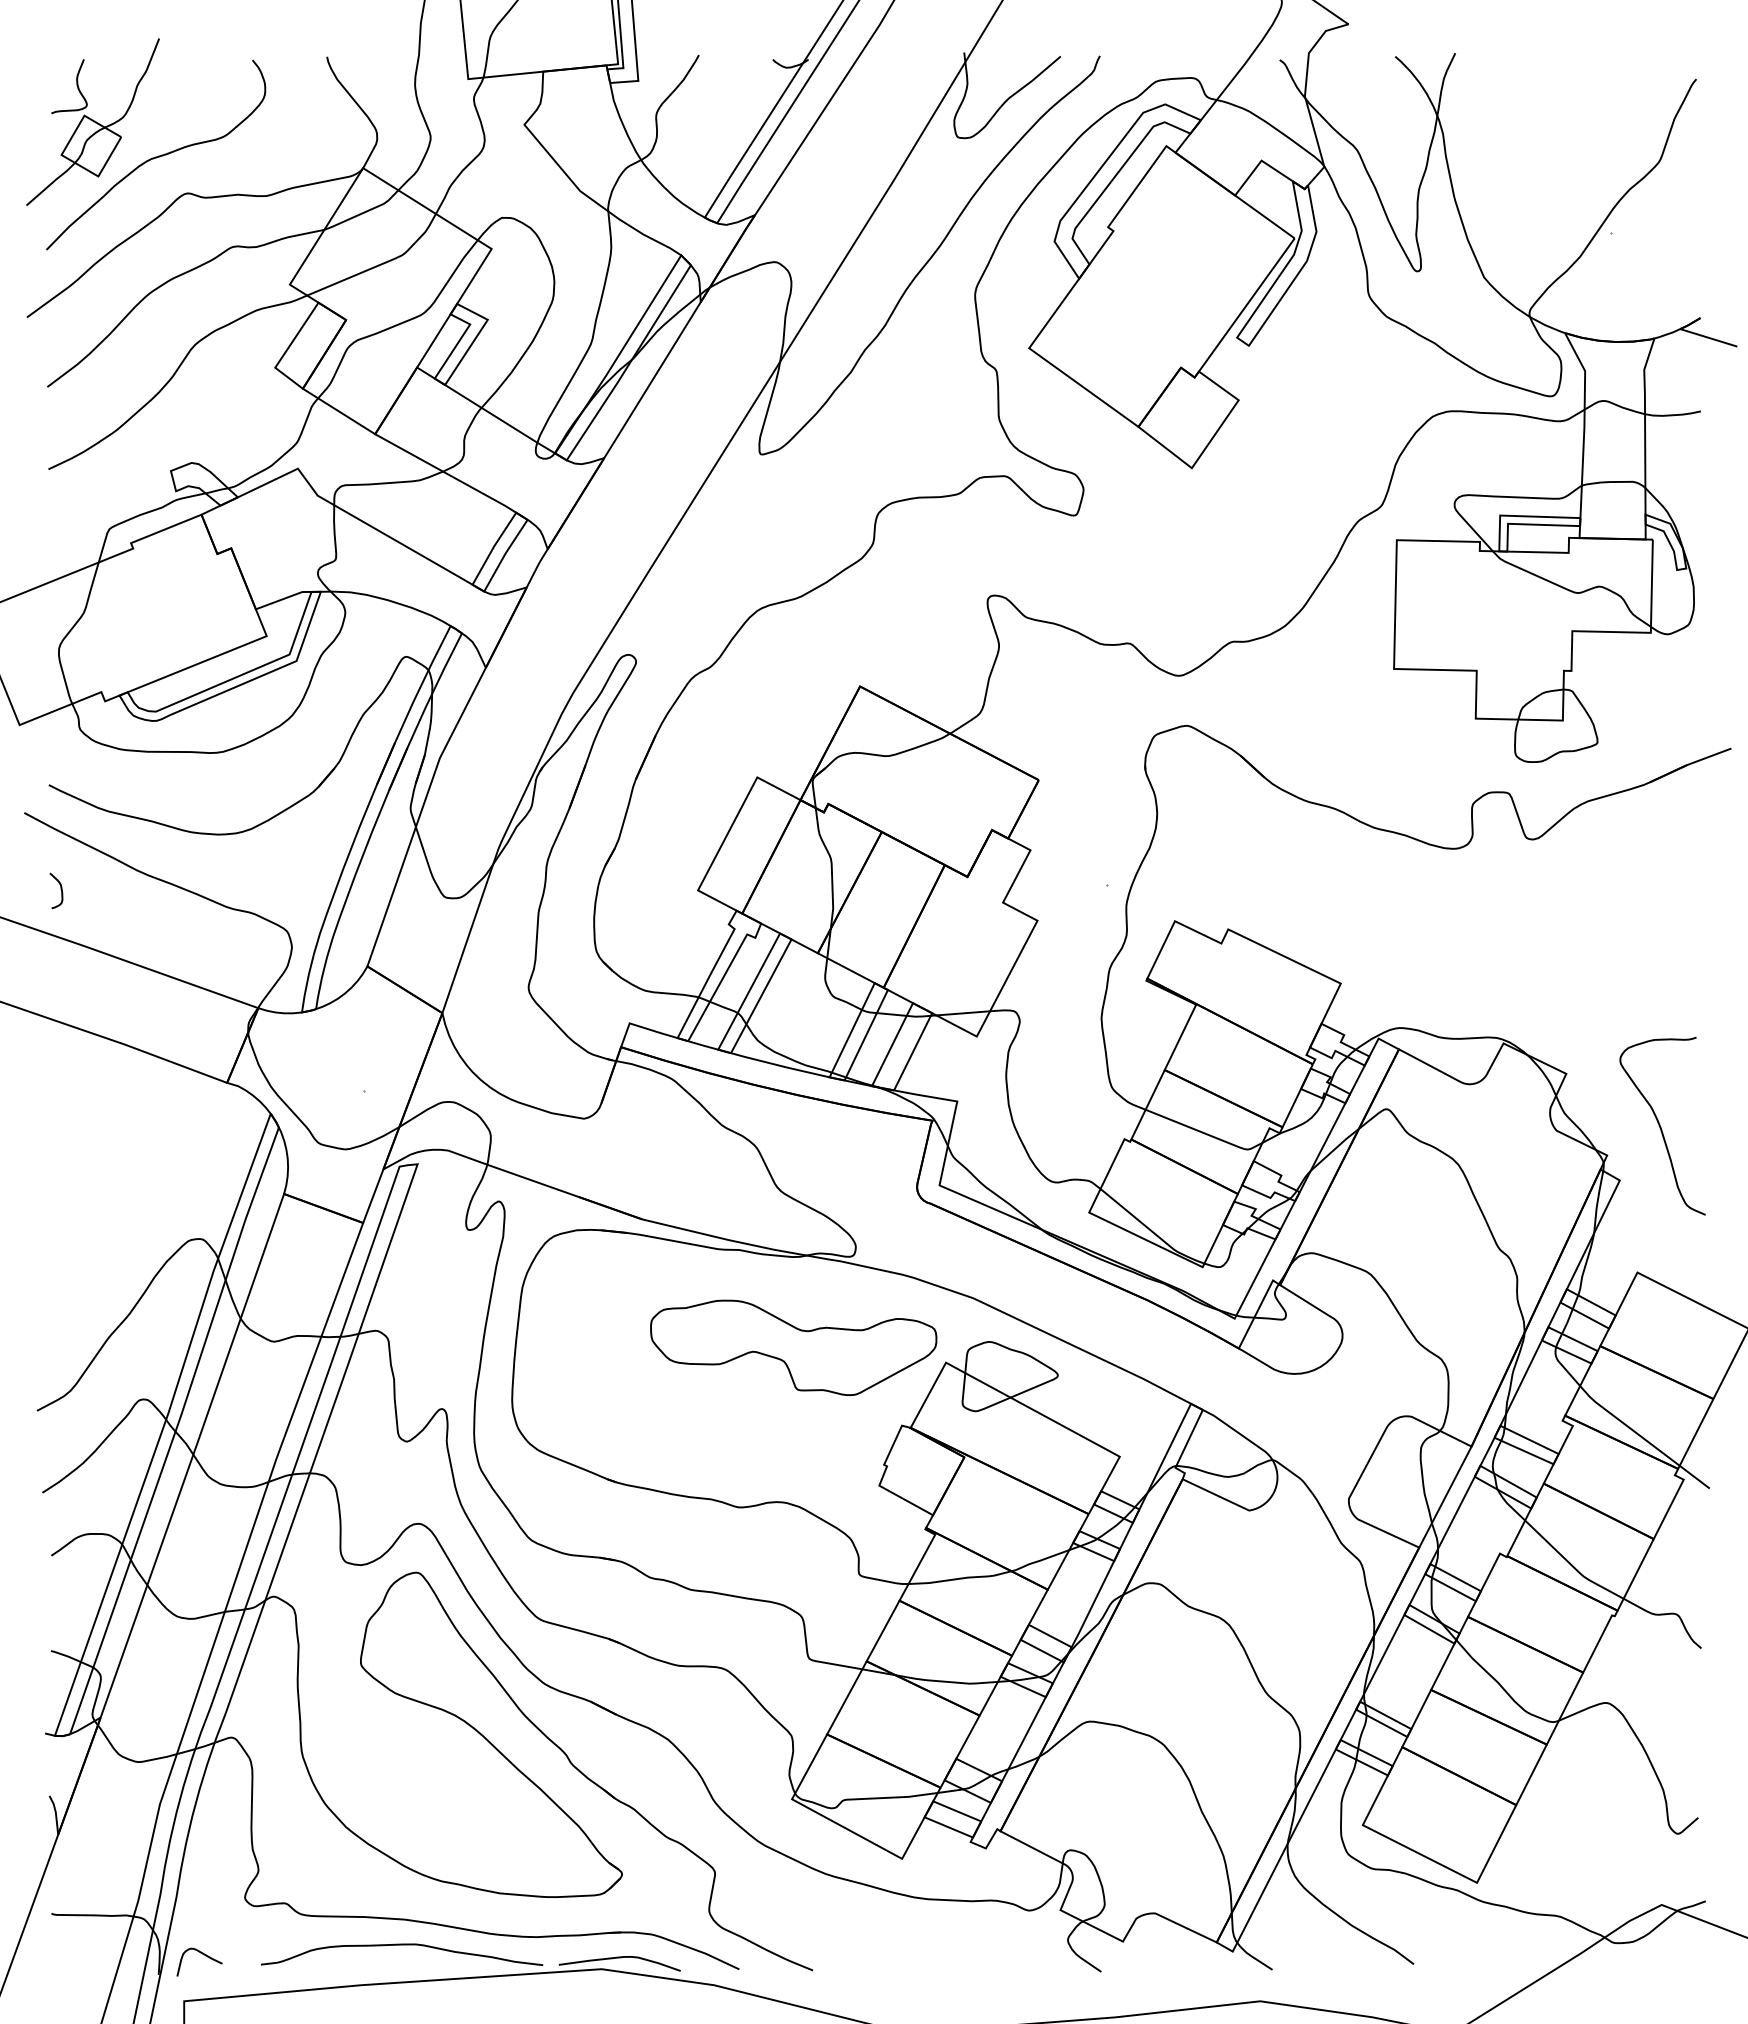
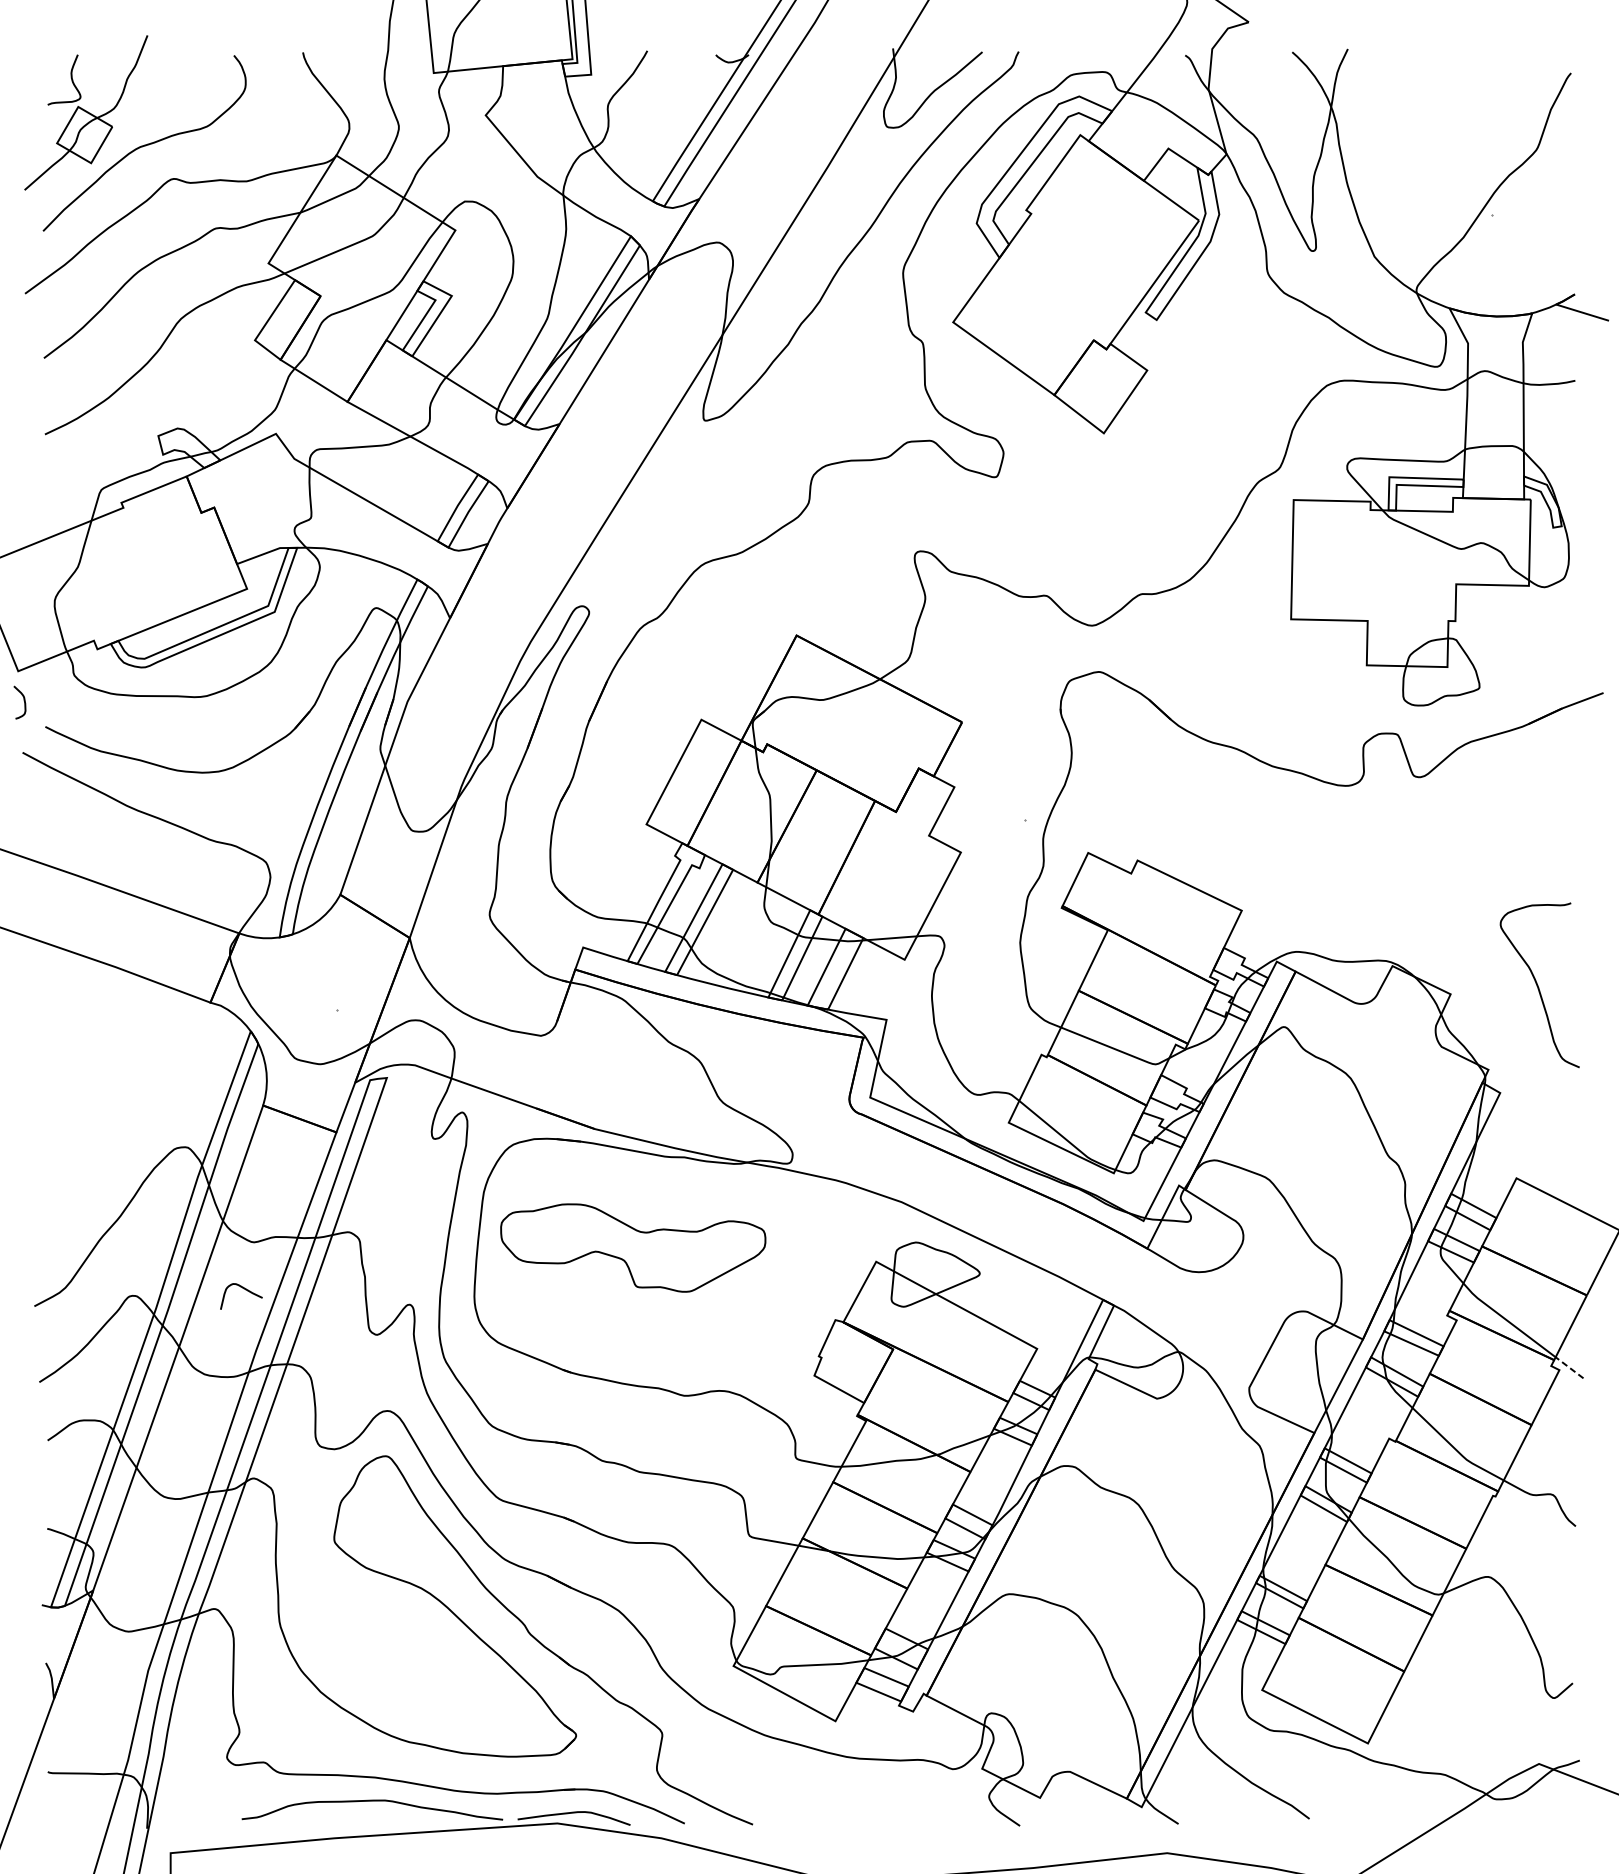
curve: (60, 889) -> (23, 701), moved
curve: (1660, 1125) -> (1537, 984), moved
part: (793, 1347) -> (633, 1247), moved
line: (1694, 1477) -> (1569, 1368), solid -> dashed
curve: (202, 1954) -> (244, 1289), moved

